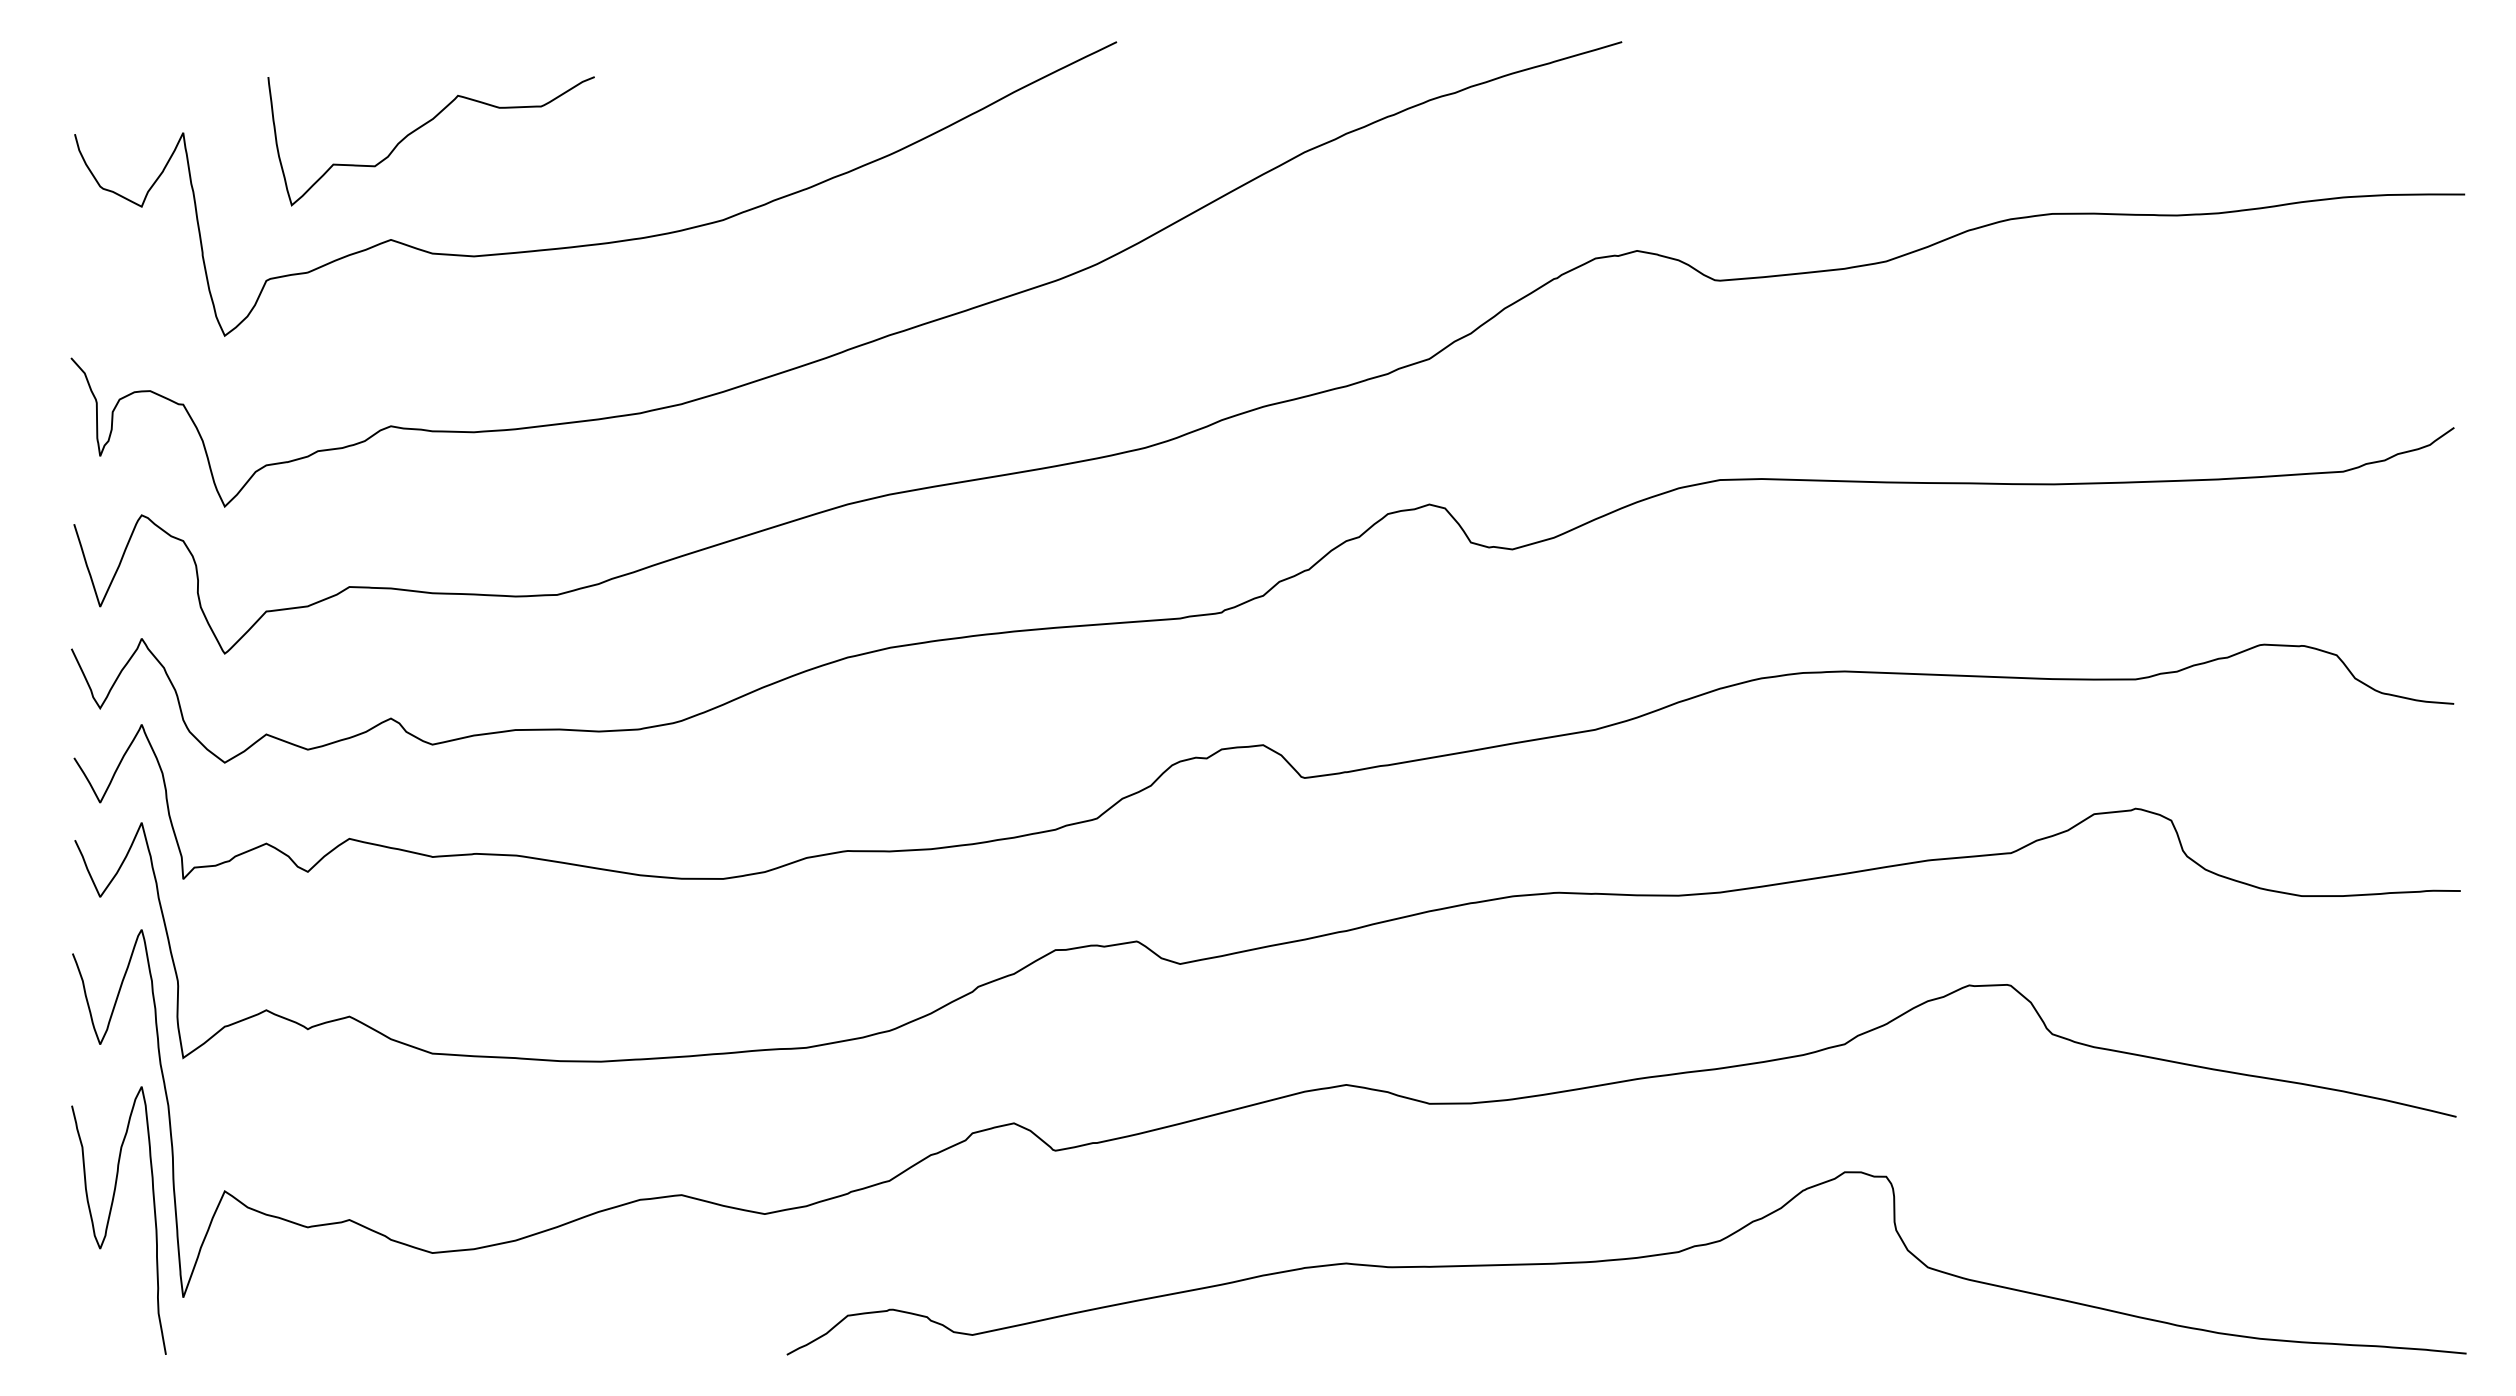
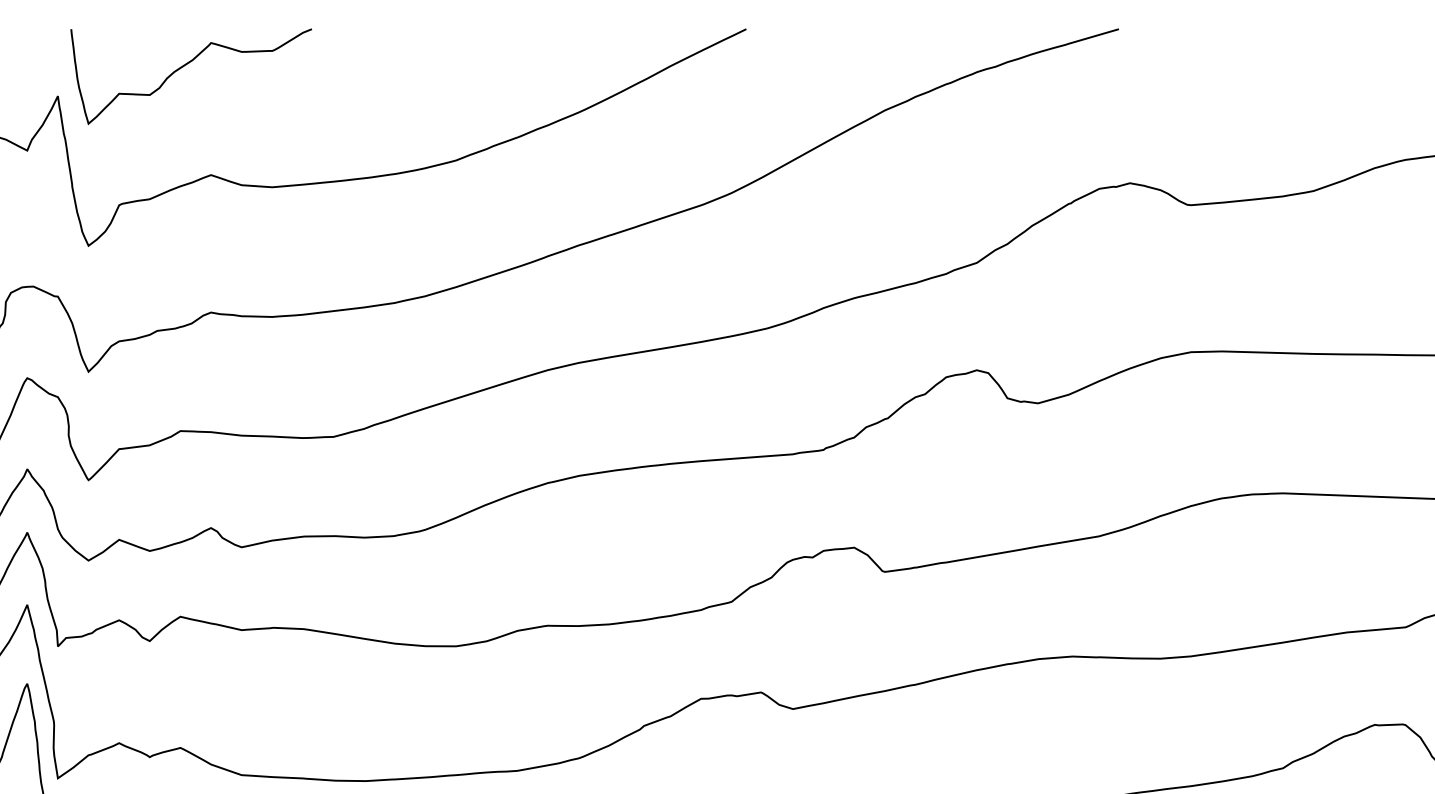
curve: (420, 128) -> (183, 67), moved

